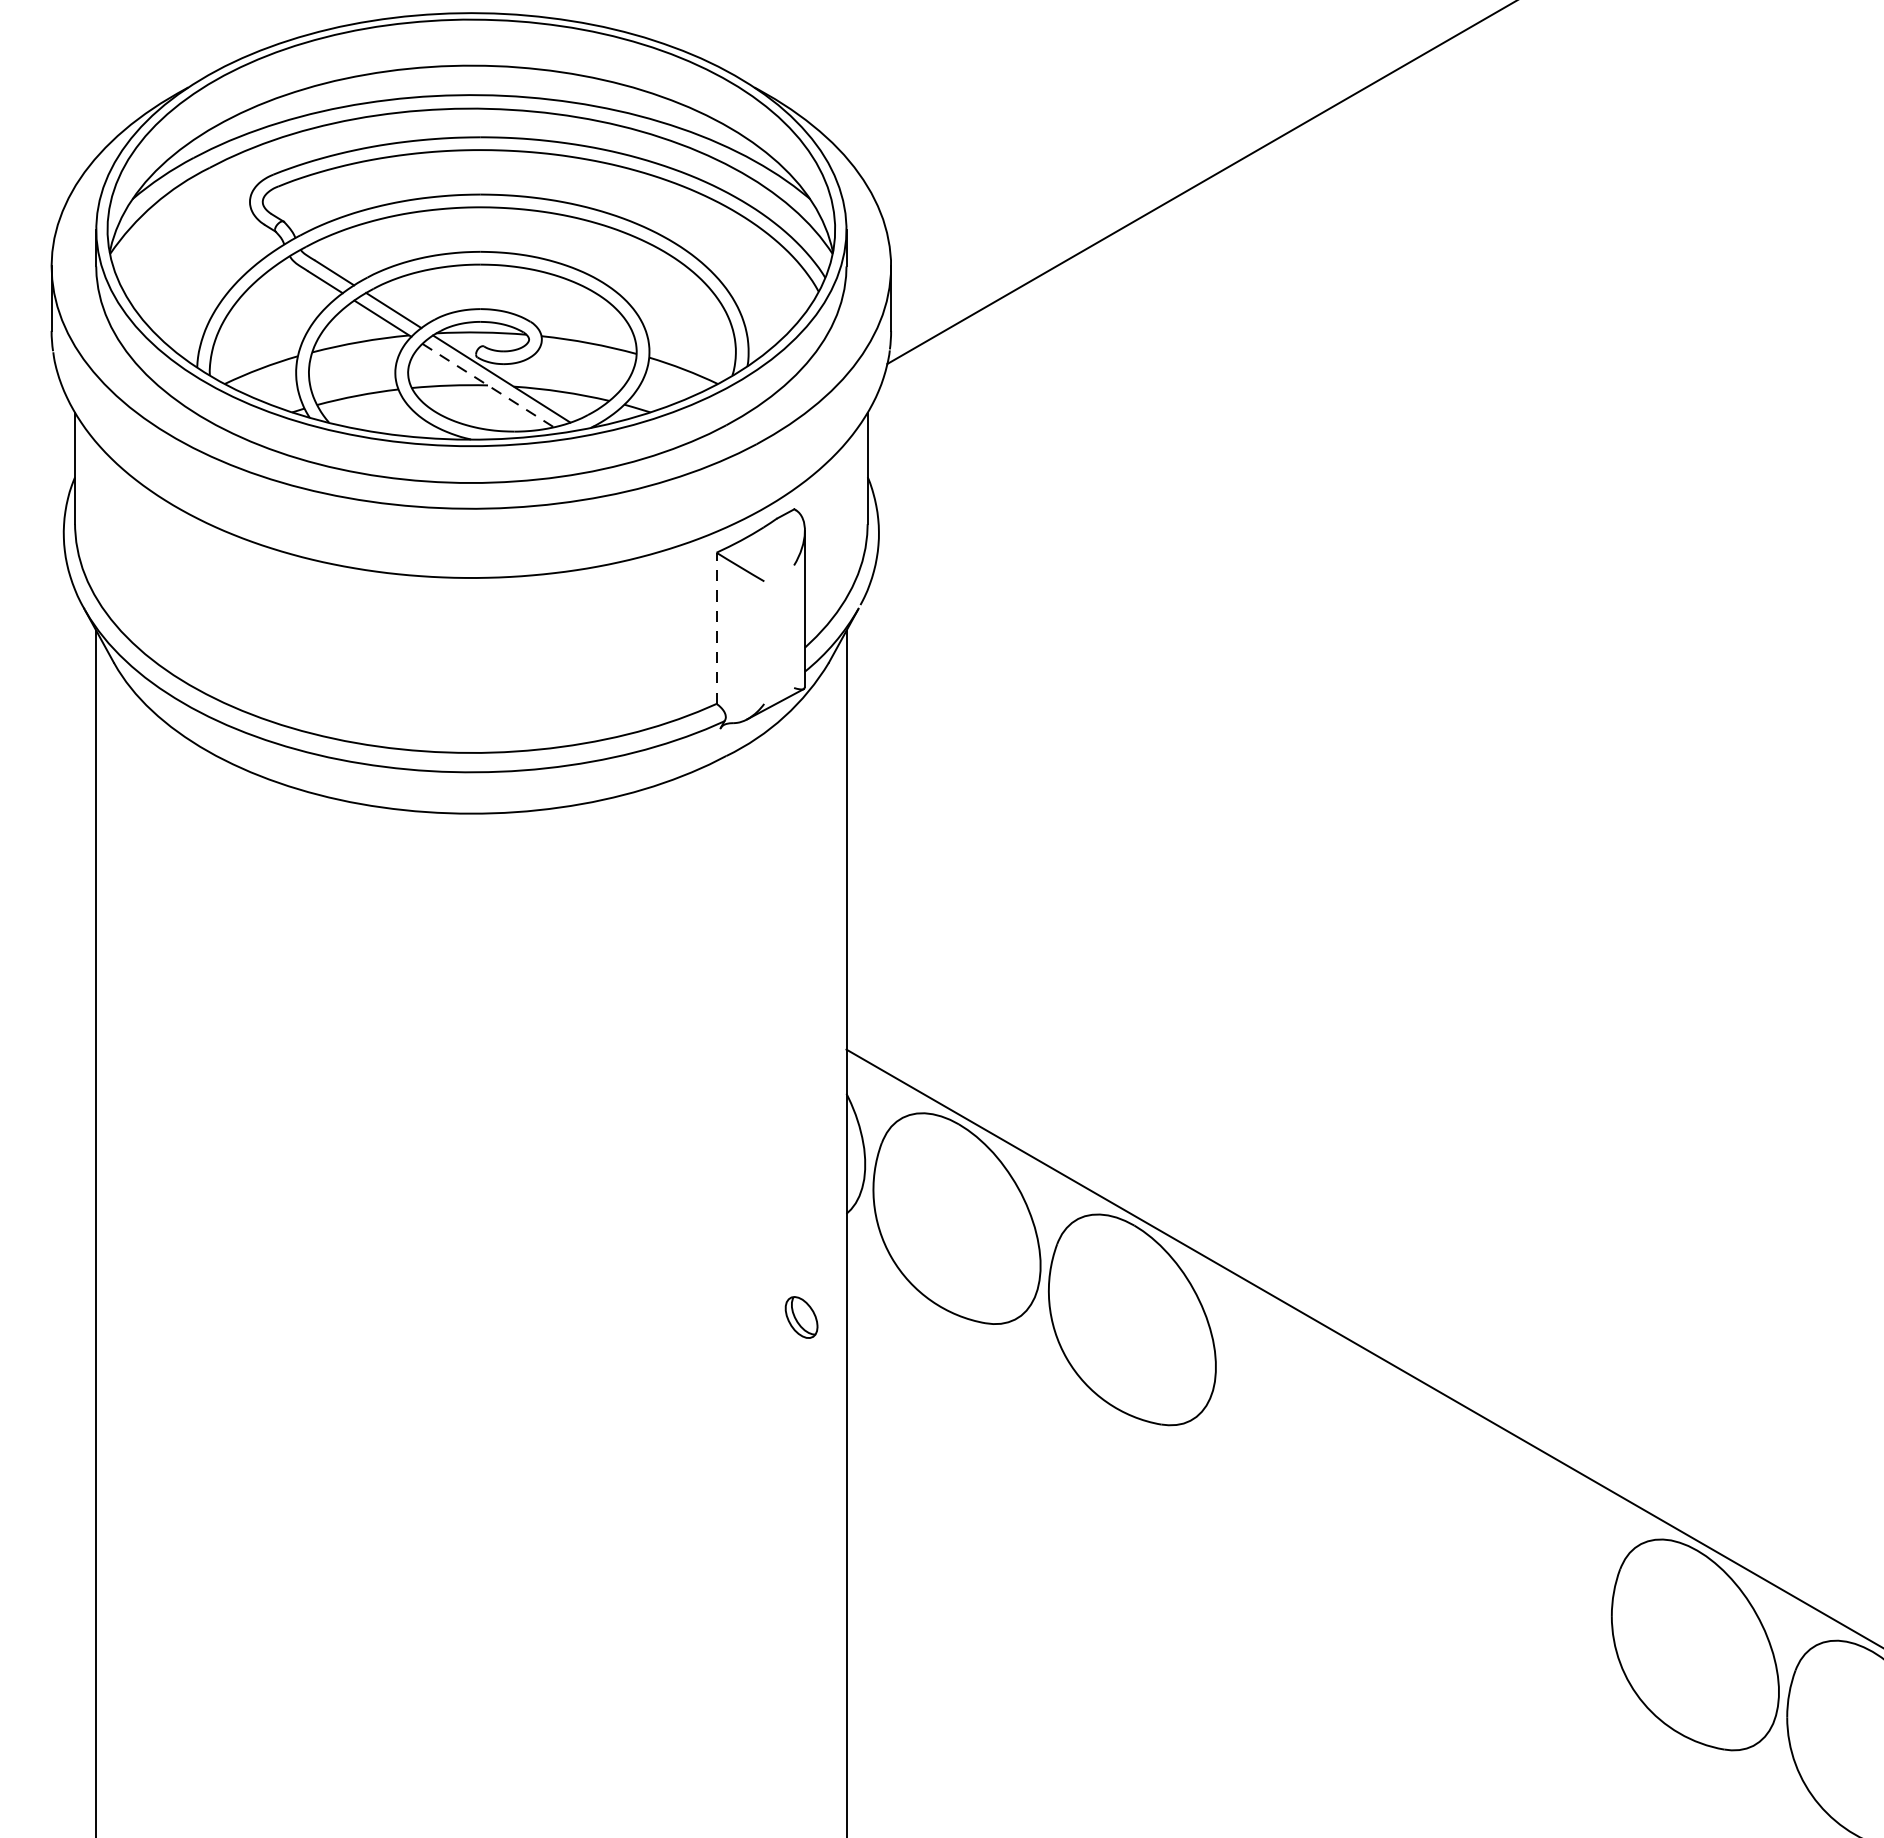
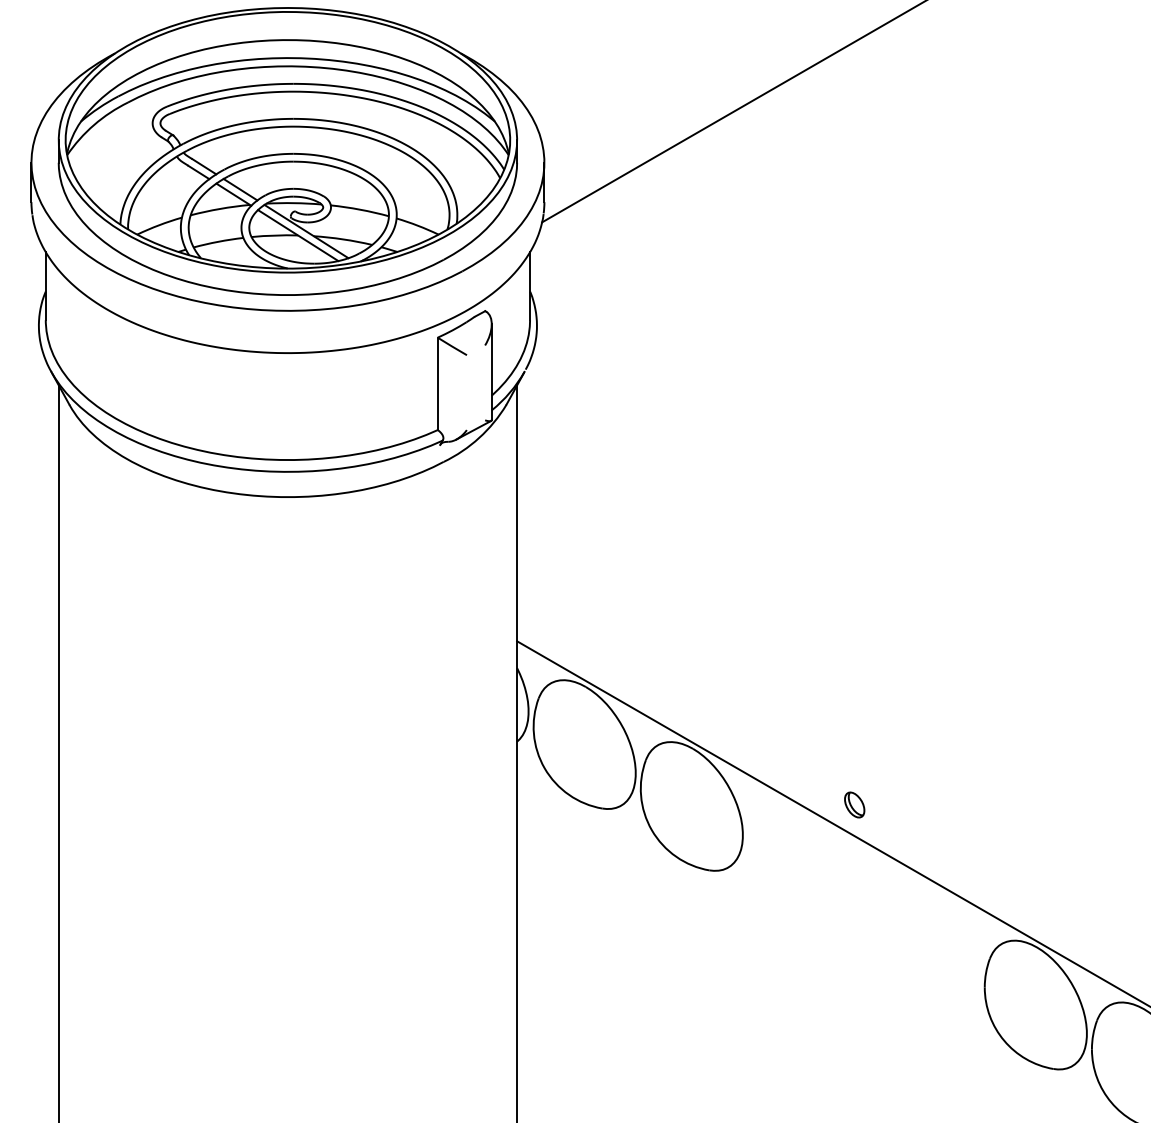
line: (488, 385) -> (298, 235), dashed -> solid
line: (716, 627) -> (437, 383), dashed -> solid
part: (801, 1316) -> (854, 804), moved

